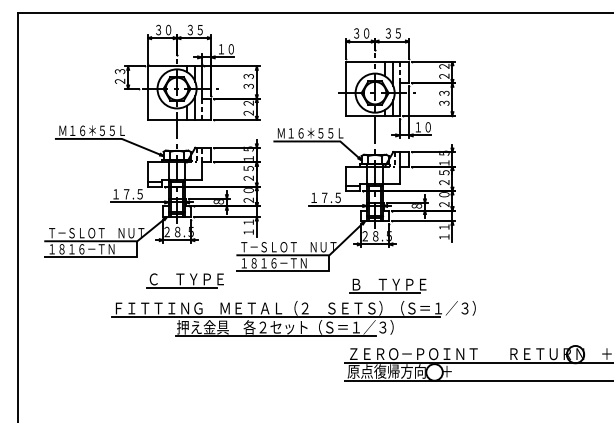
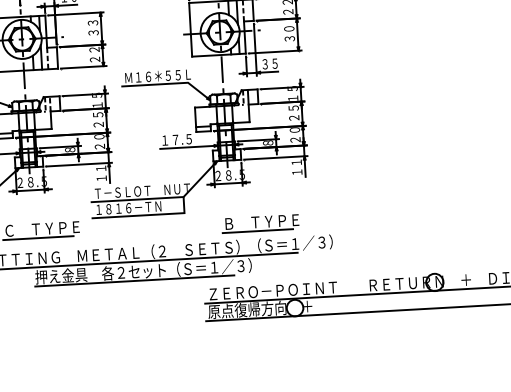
text: (444, 92) -> (289, 28), ３３ -> ３０
text: (422, 127) -> (269, 64), １０ -> ３５
part: (387, 285) -> (260, 222), moved

